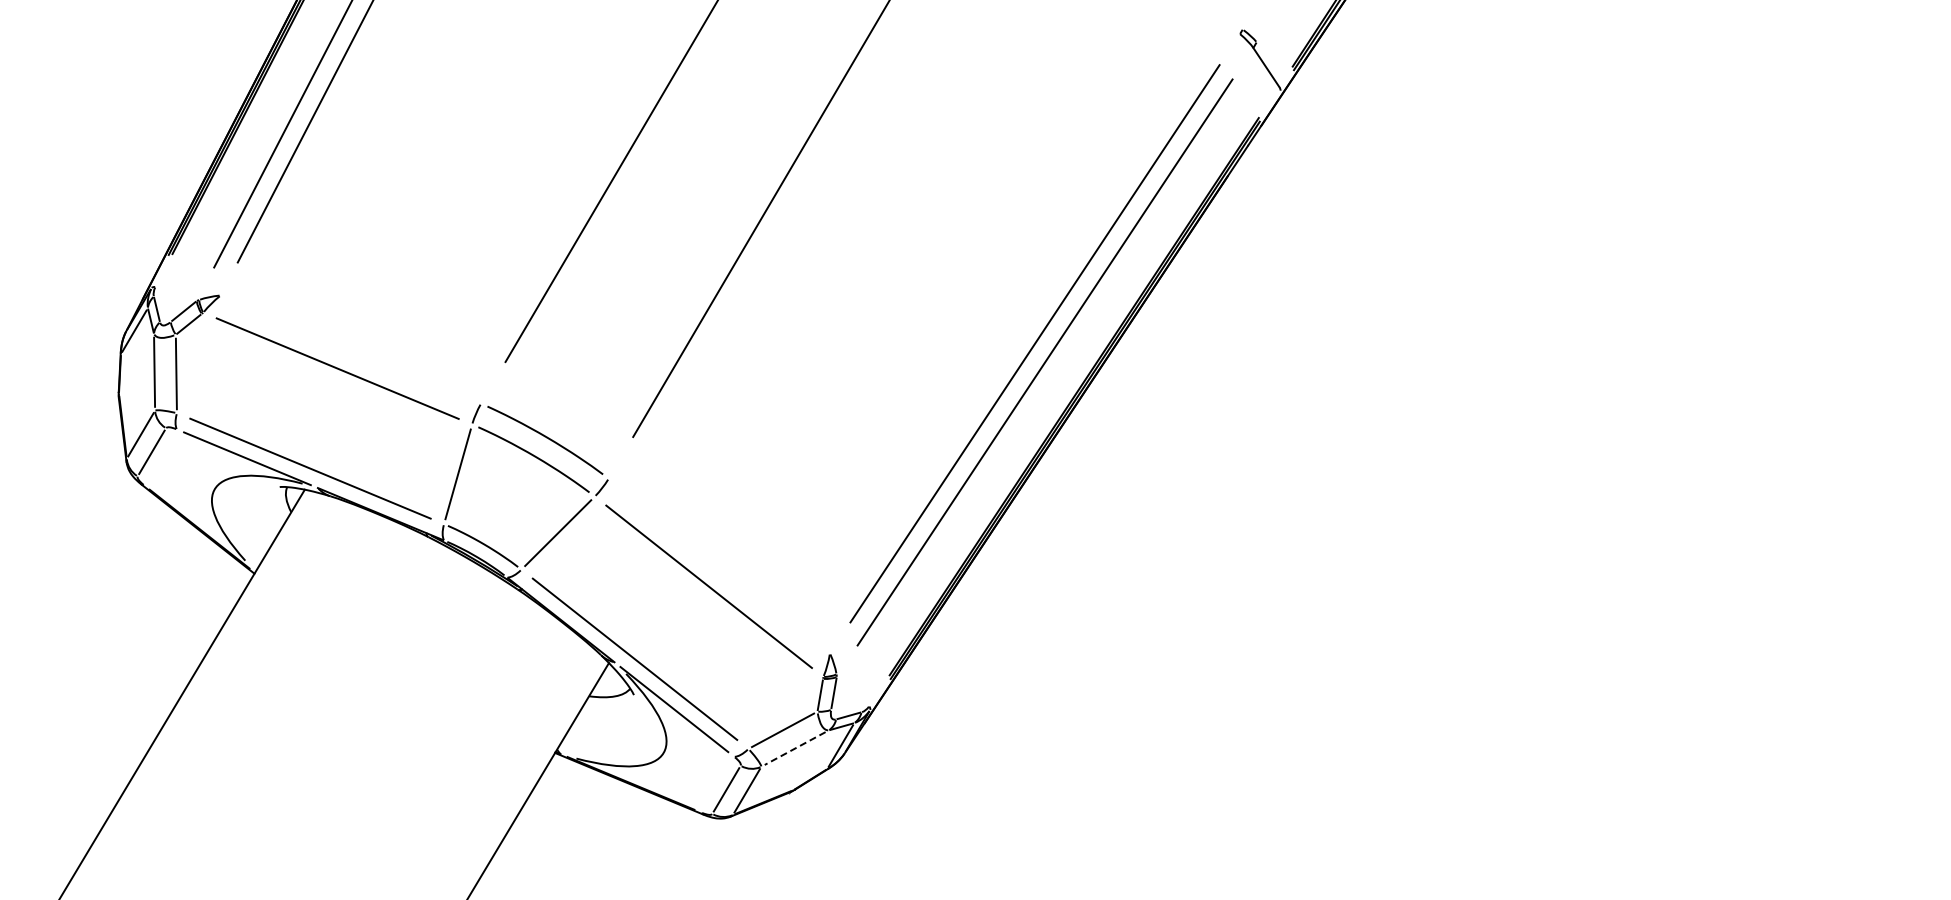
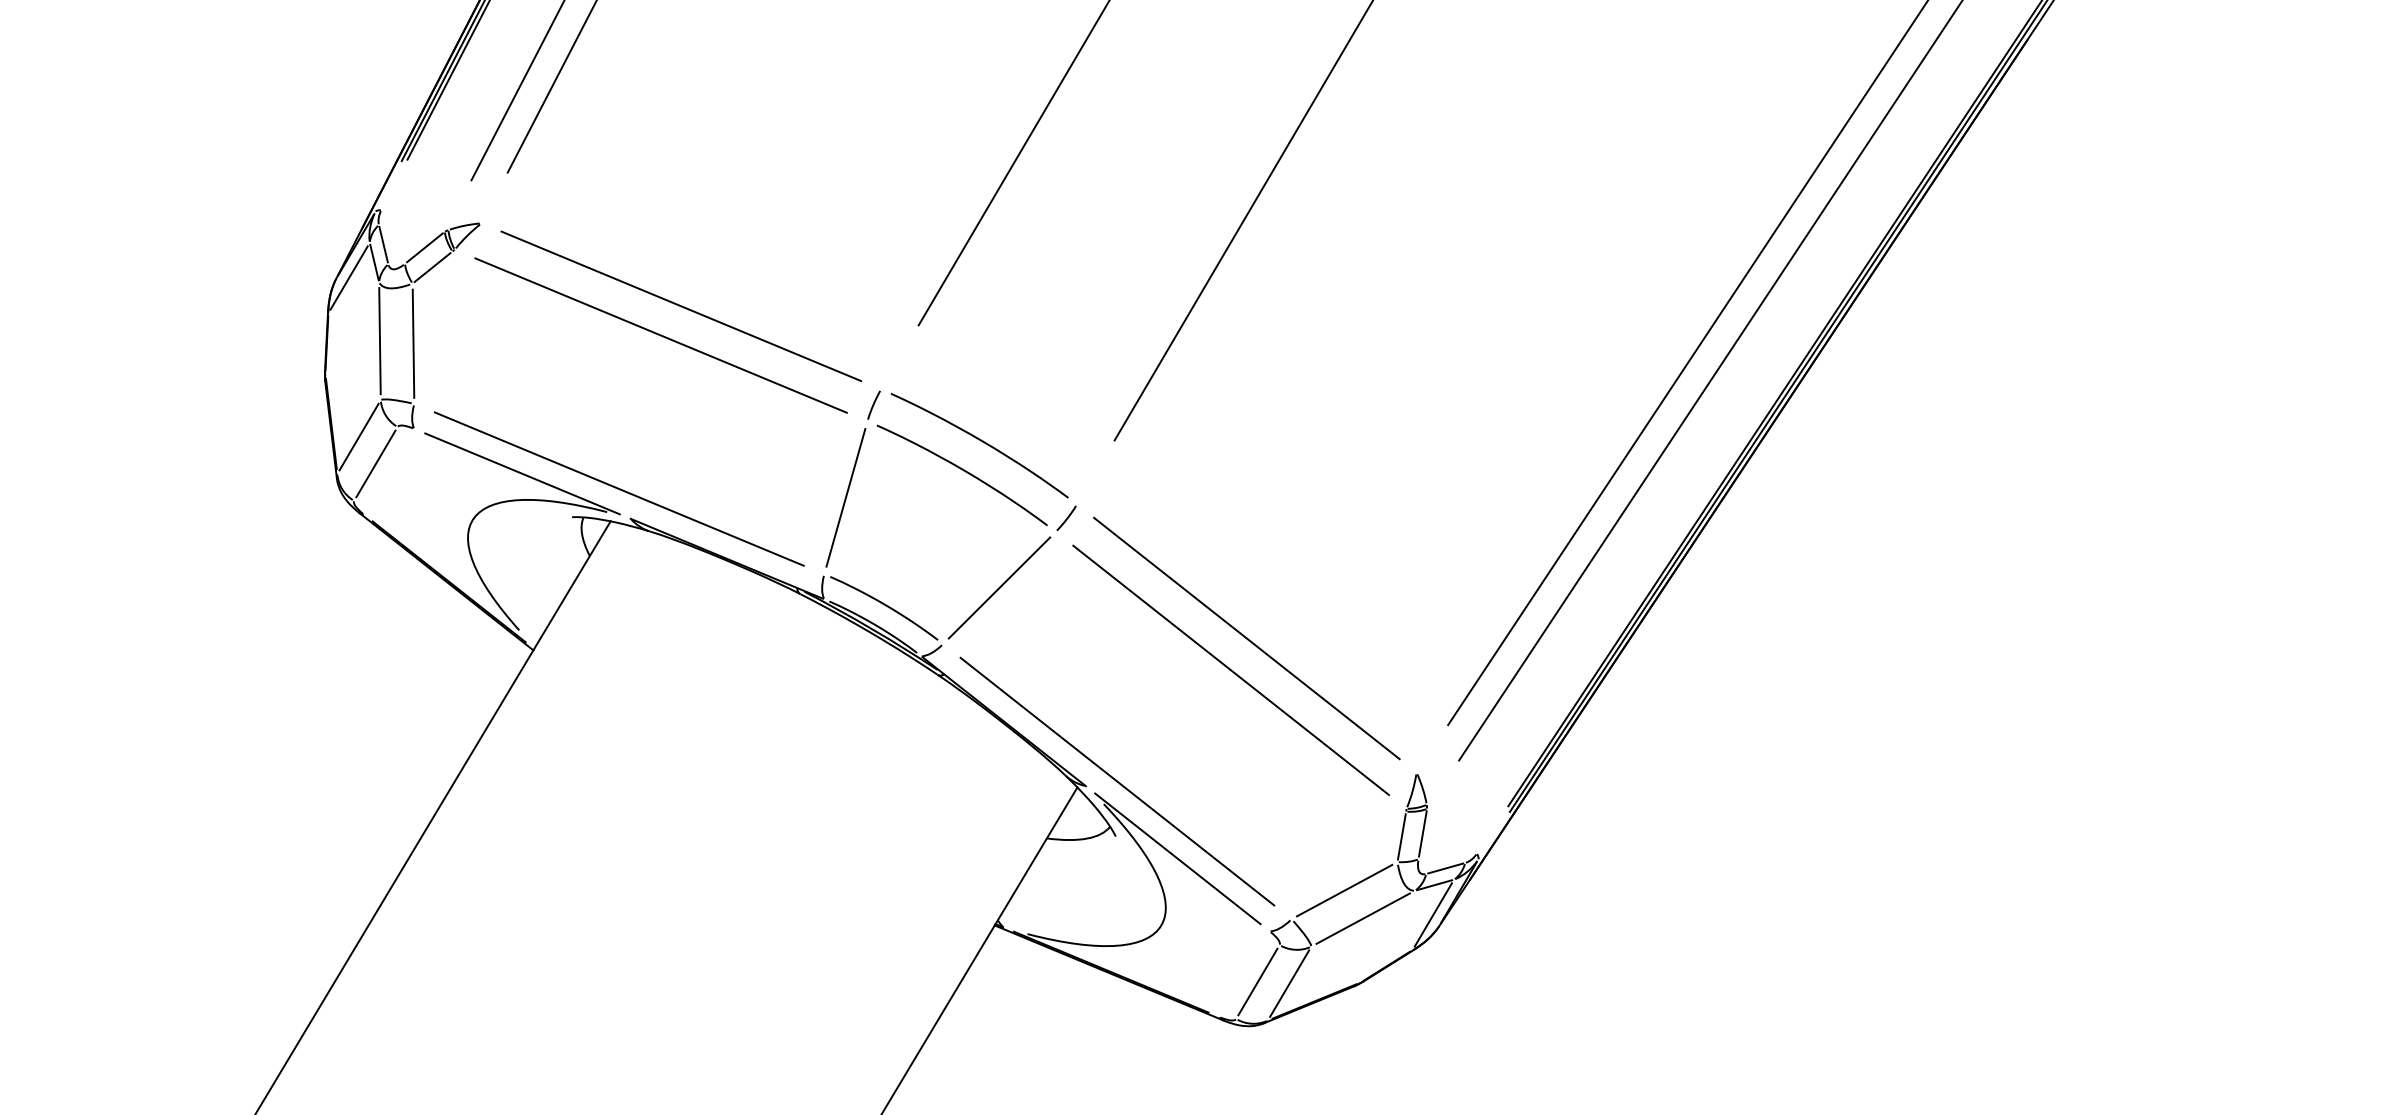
line: (350, 349) -> (680, 306), added
line: (718, 565) -> (1245, 637), added
line: (795, 748) -> (1363, 918), dashed -> solid

